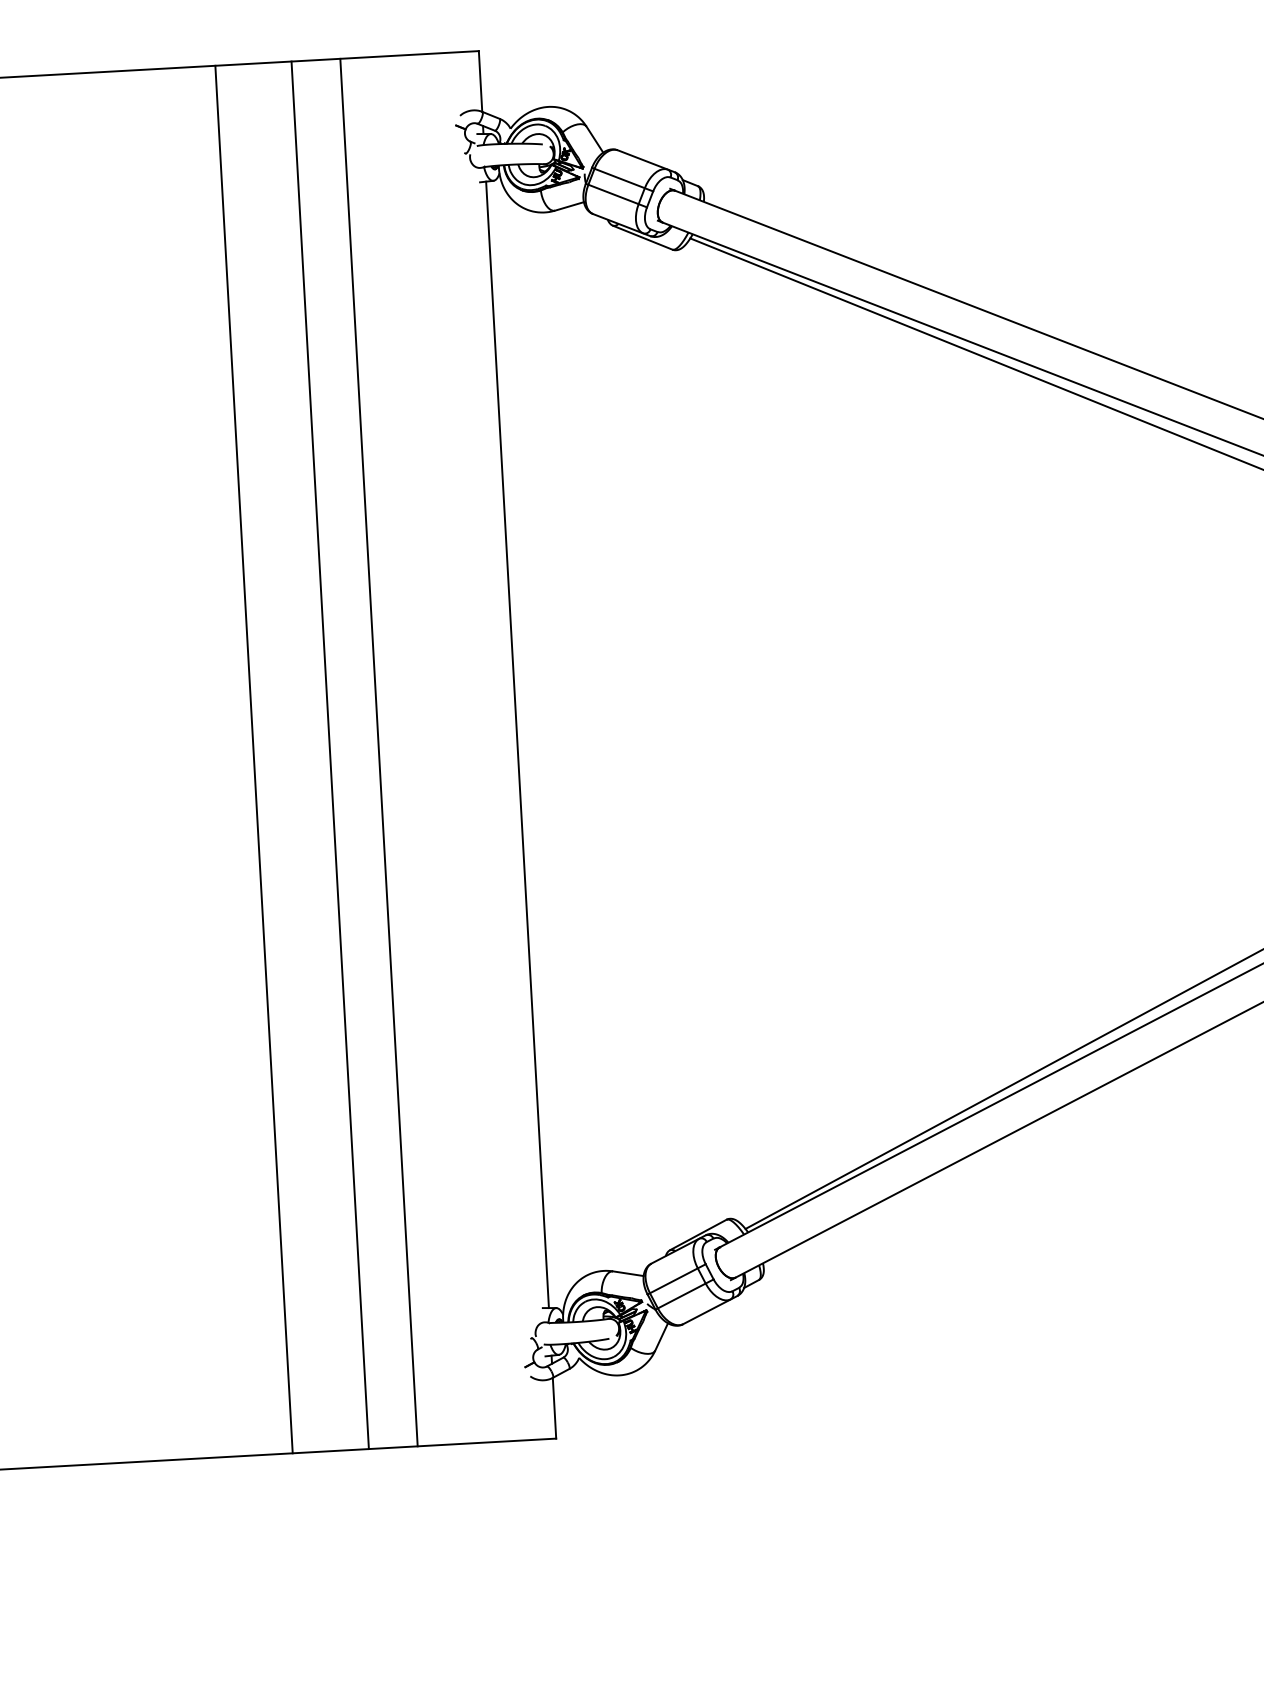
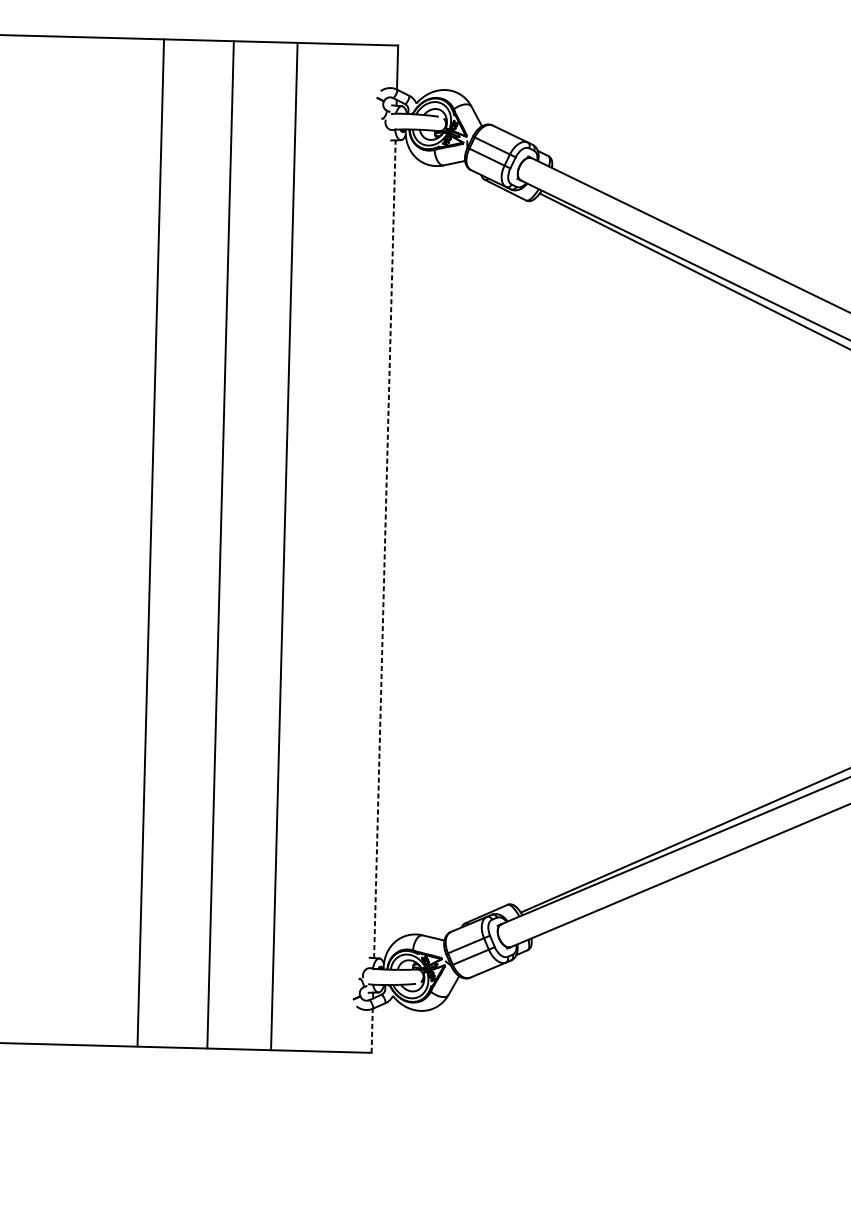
line: (517, 744) -> (384, 548), solid -> dashed
line: (329, 755) -> (220, 544), moved
line: (253, 759) -> (150, 542), moved
line: (554, 1407) -> (372, 1030), solid -> dashed

